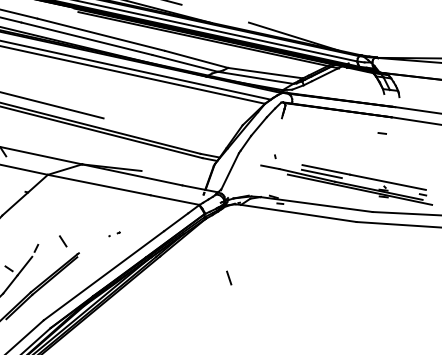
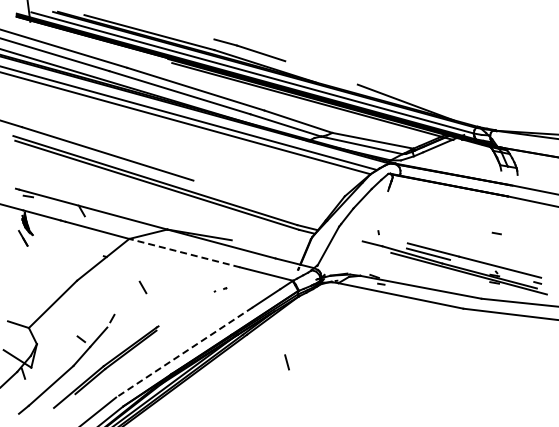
line: (382, 133) -> (496, 233), moved
line: (99, 185) -> (184, 253), solid -> dashed
part: (114, 234) -> (220, 289), moved
line: (62, 241) -> (142, 287), moved
line: (103, 275) -> (184, 352), solid -> dashed
line: (228, 278) -> (286, 362), moved

